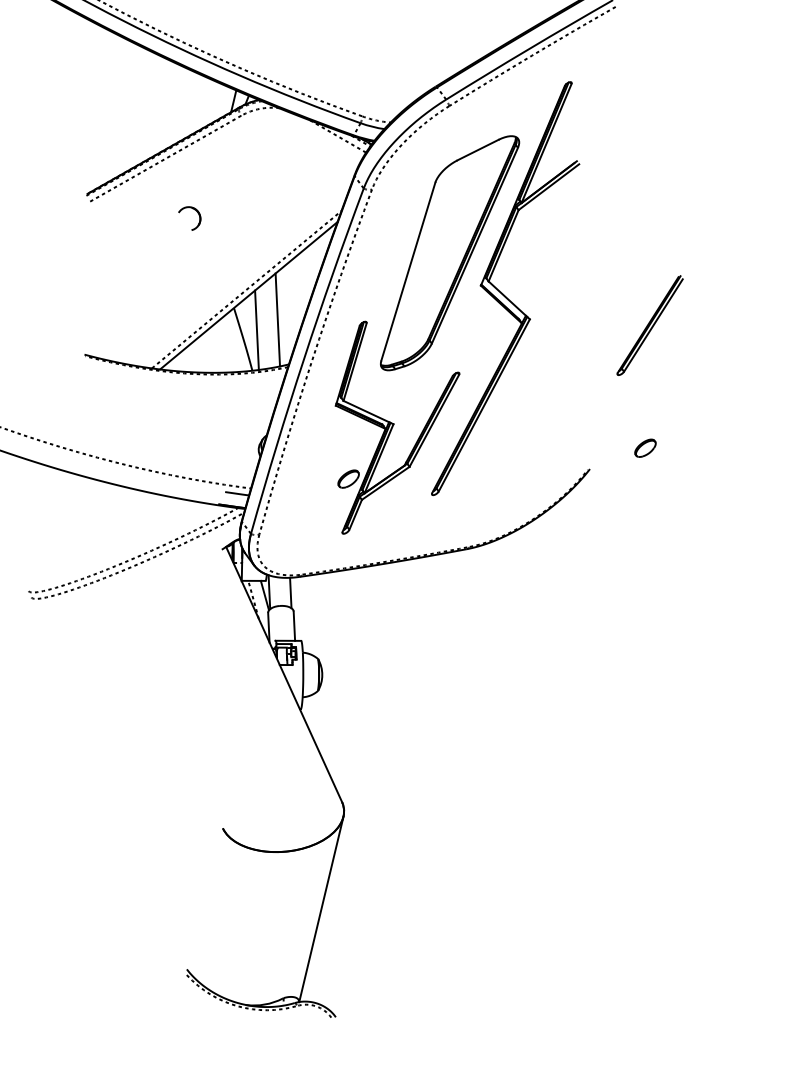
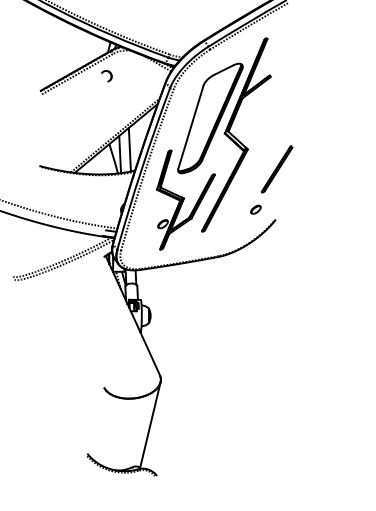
part: (189, 219) -> (106, 76), moved
part: (648, 325) -> (276, 169), moved
part: (644, 447) -> (255, 209), moved

